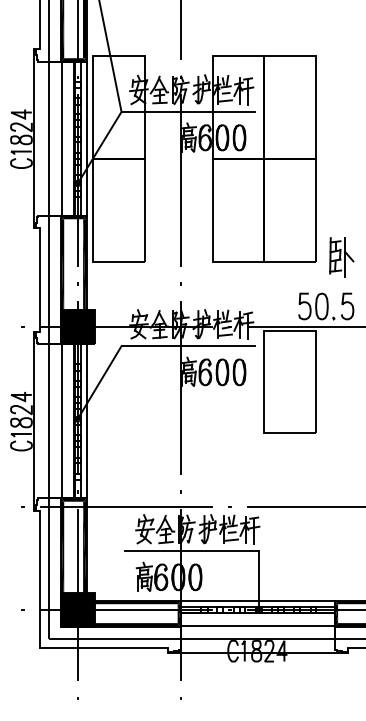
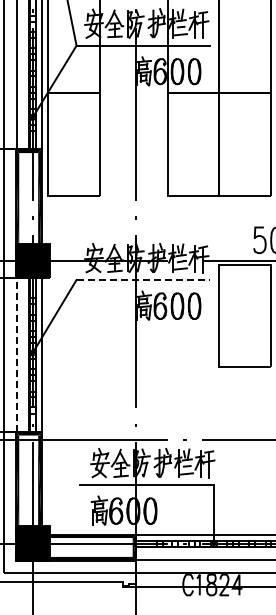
line: (188, 346) -> (143, 280), solid -> dashed
line: (61, 421) -> (16, 355), solid -> dashed

